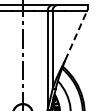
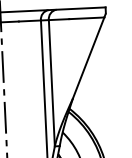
line: (76, 35) -> (89, 57), dashed -> solid

